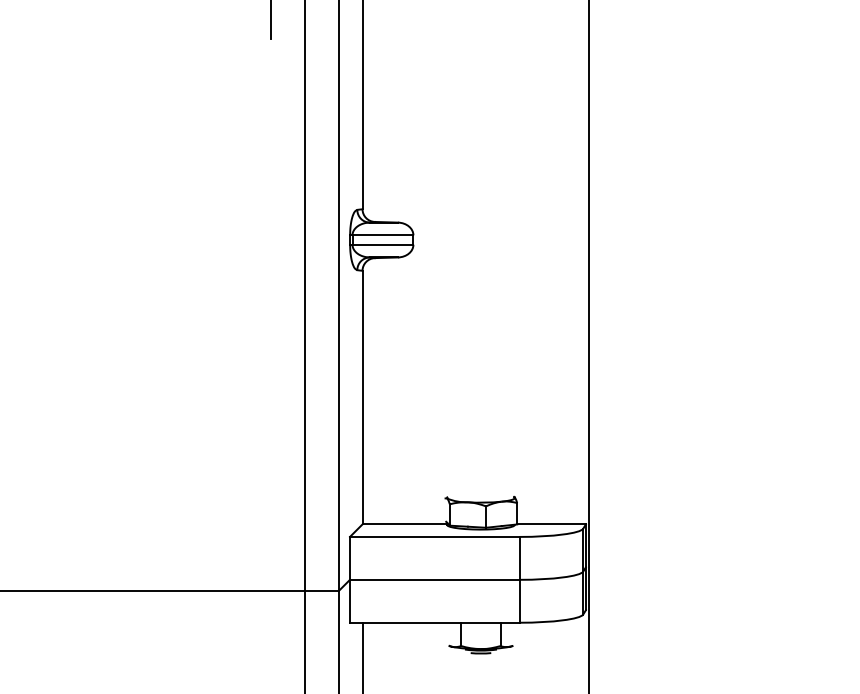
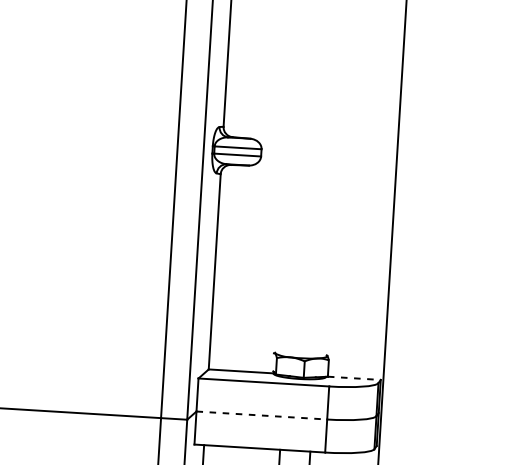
line: (552, 524) -> (355, 378), solid -> dashed
line: (434, 579) -> (261, 415), solid -> dashed

